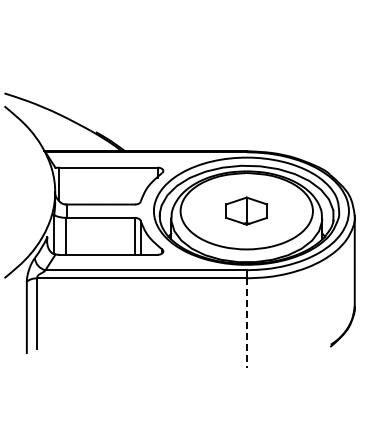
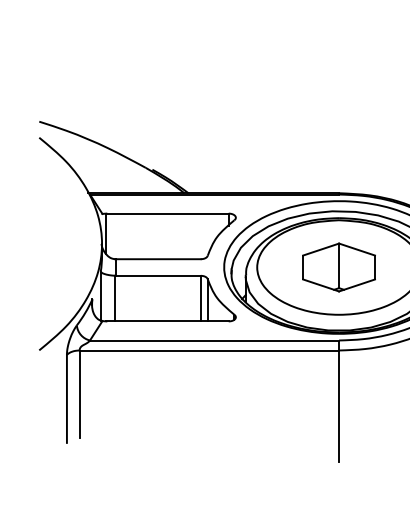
part: (246, 210) -> (338, 266), size x1.43
line: (246, 323) -> (338, 406), dashed -> solid

